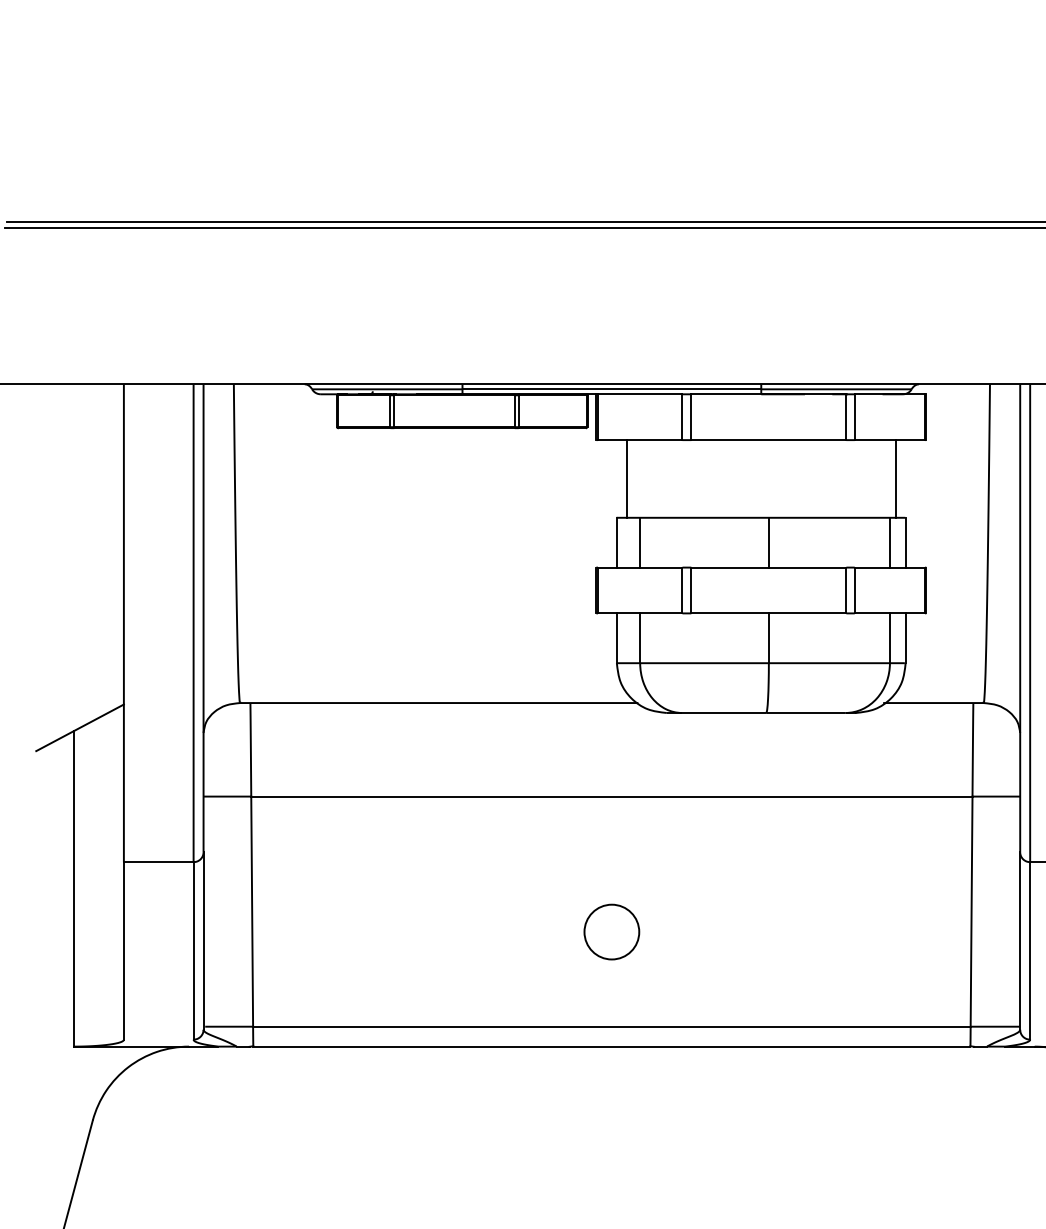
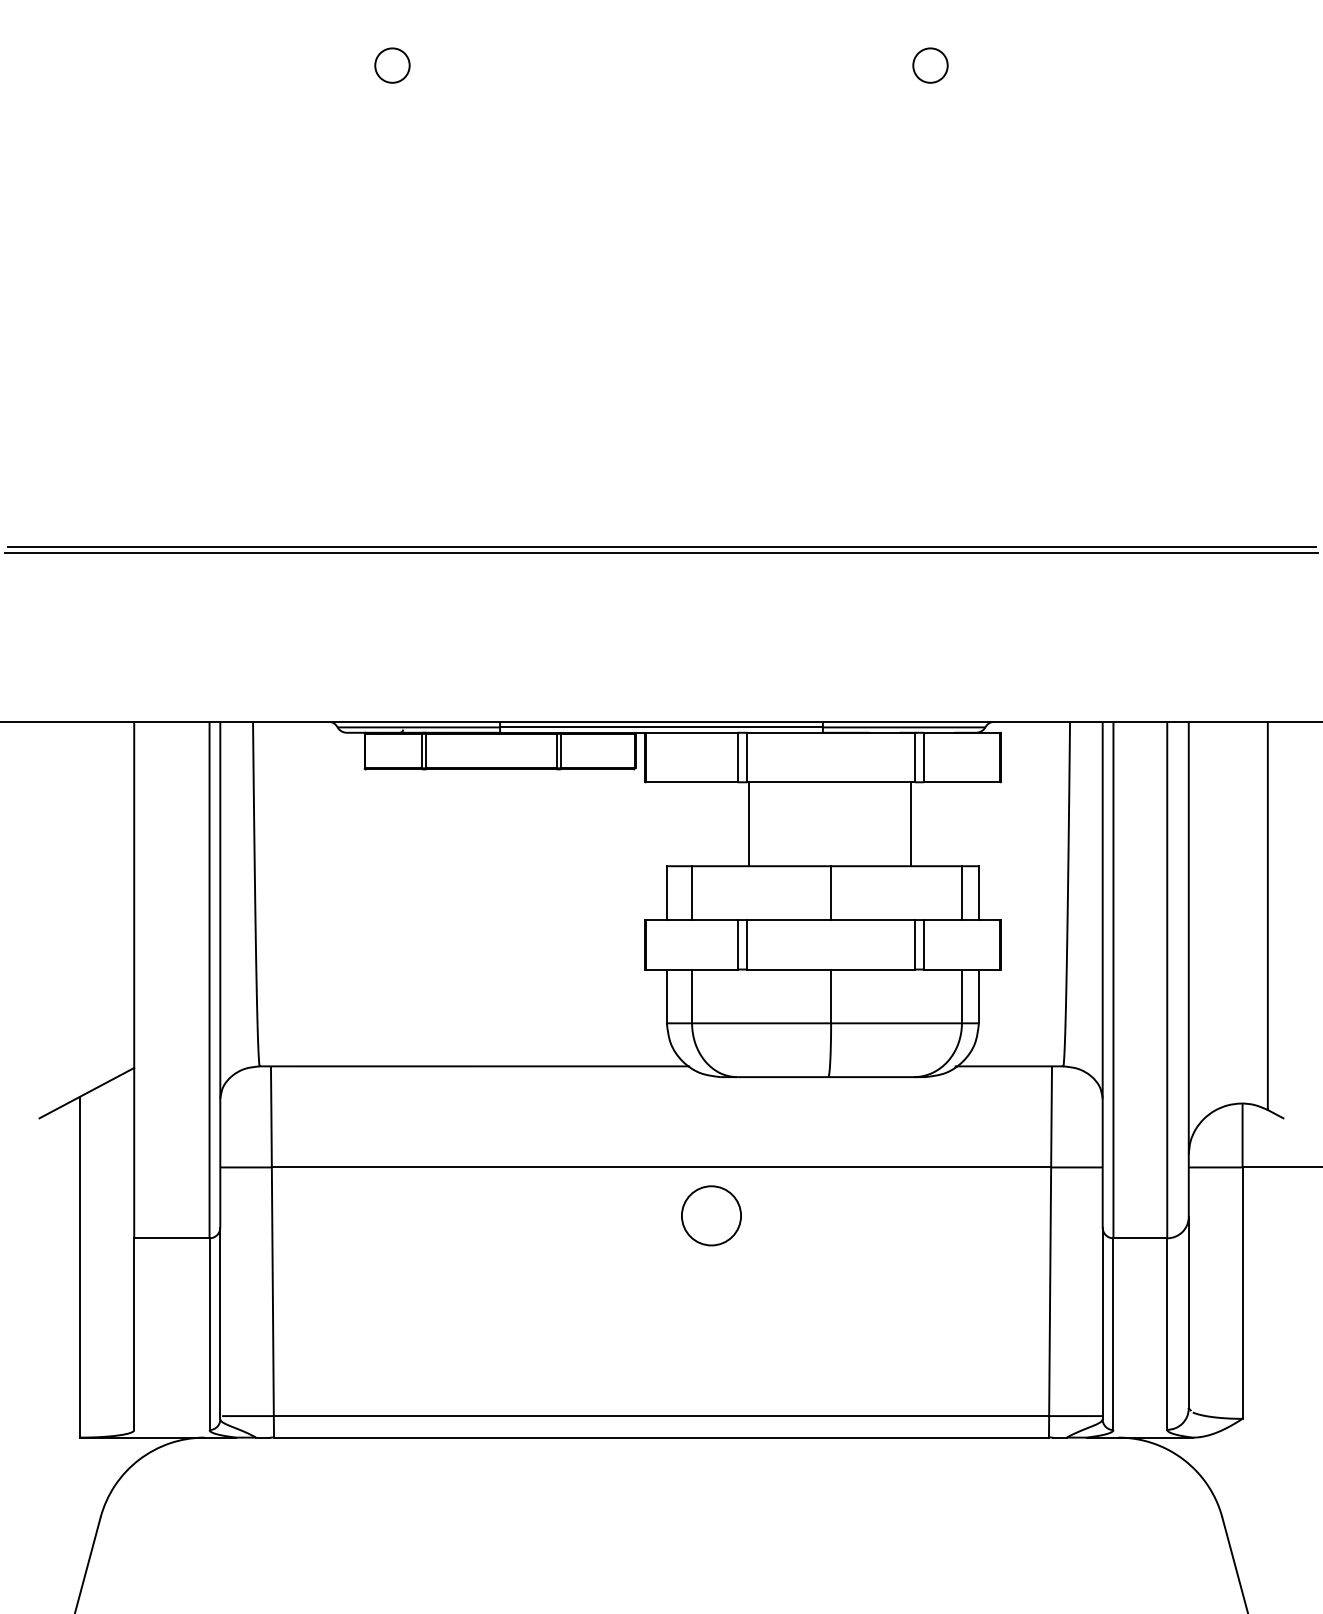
line: (626, 479) -> (748, 824), moved
line: (896, 479) -> (911, 824), moved
circle: (611, 931) -> (711, 1215), moved

